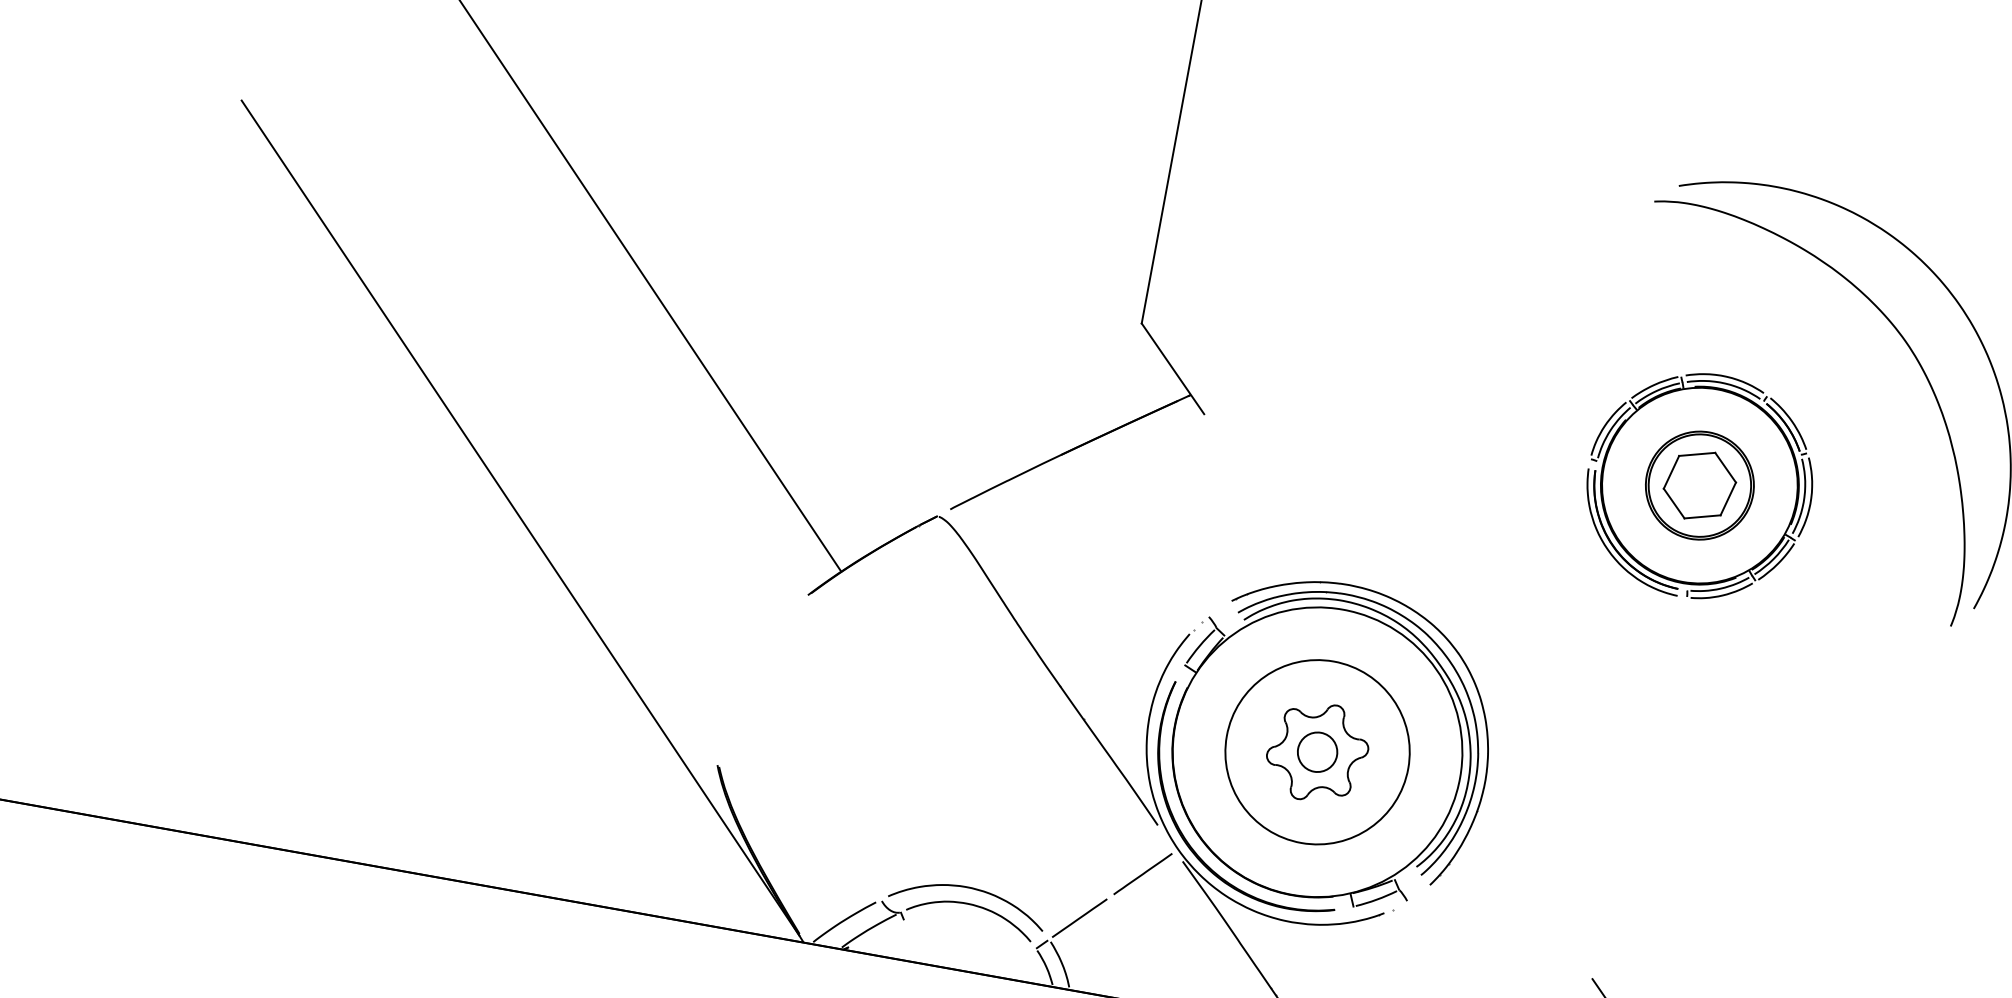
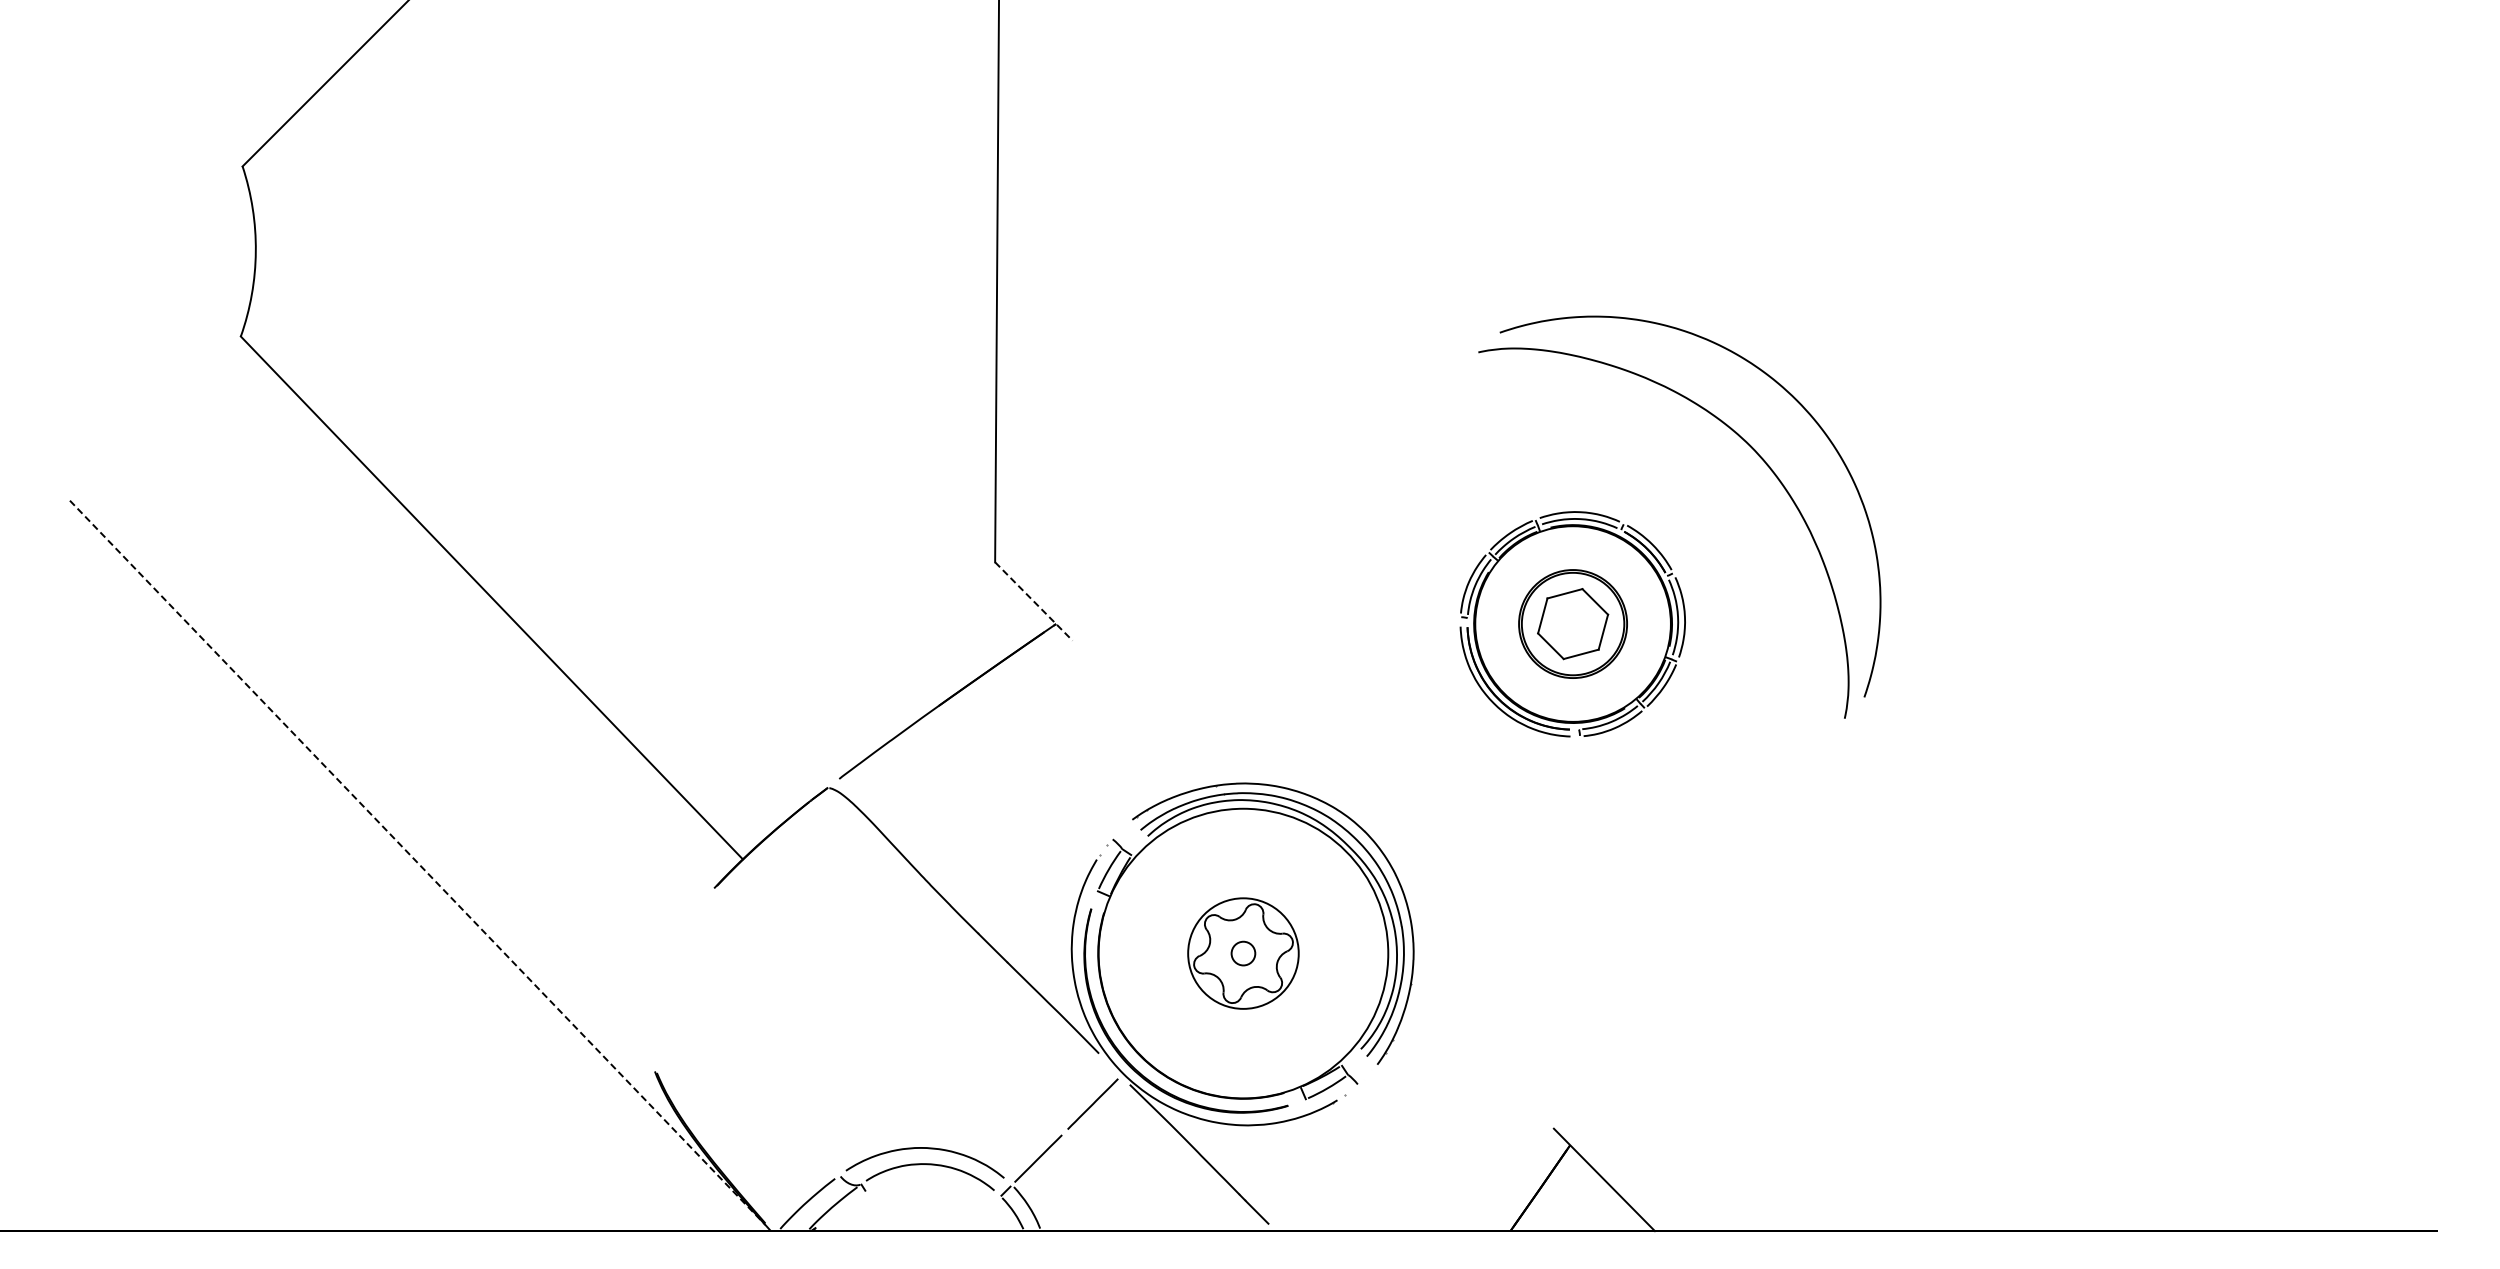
line: (1173, 368) -> (1034, 601), solid -> dashed
line: (521, 518) -> (418, 863), solid -> dashed
circle: (1317, 752) -> (1243, 953), size x0.6
circle: (1317, 752) -> (1243, 953), size x0.6

